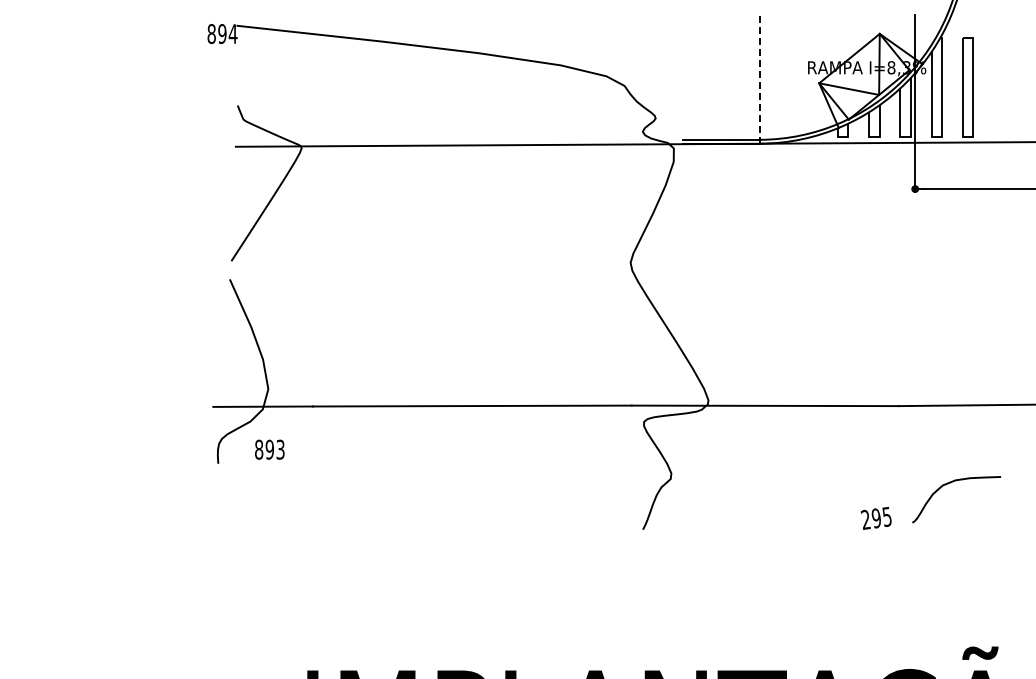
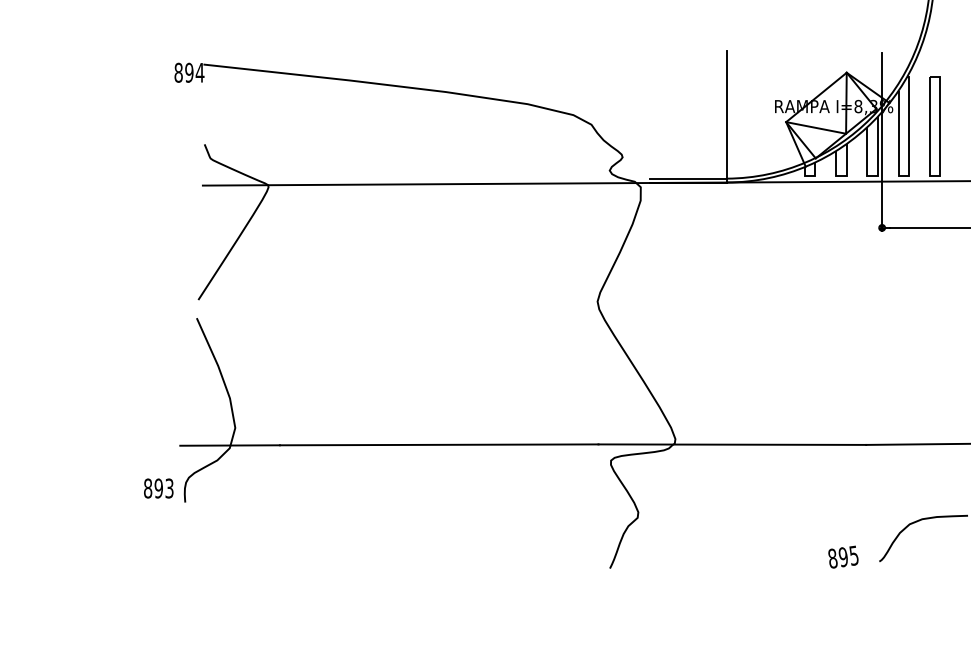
line: (760, 77) -> (727, 116), dashed -> solid
text: (269, 449) -> (158, 488), moved
text: (865, 519) -> (832, 558), 295 -> 895

